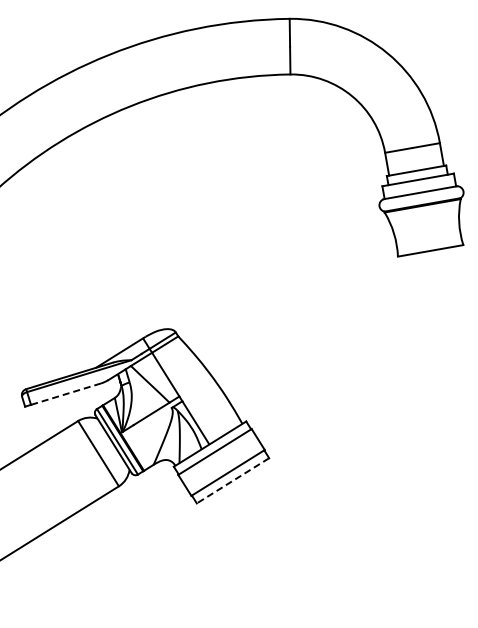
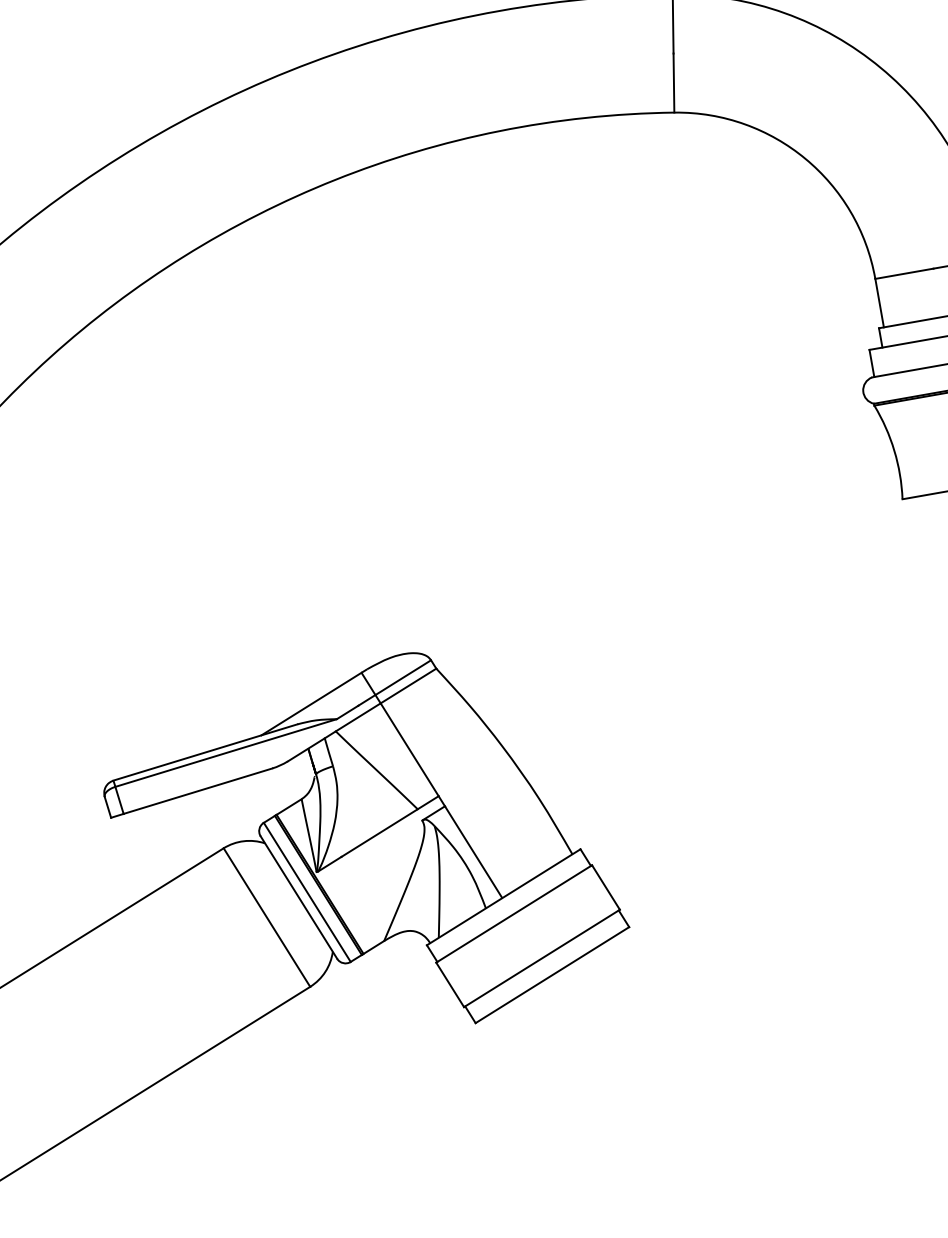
line: (66, 394) -> (198, 791), dashed -> solid
line: (233, 480) -> (553, 974), dashed -> solid

